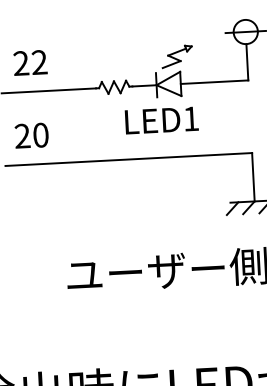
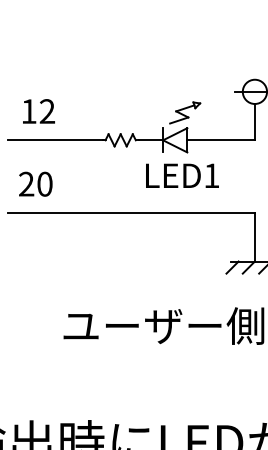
text: (20, 63) -> (28, 111), 22 -> 12
text: (161, 120) -> (182, 175), moved

